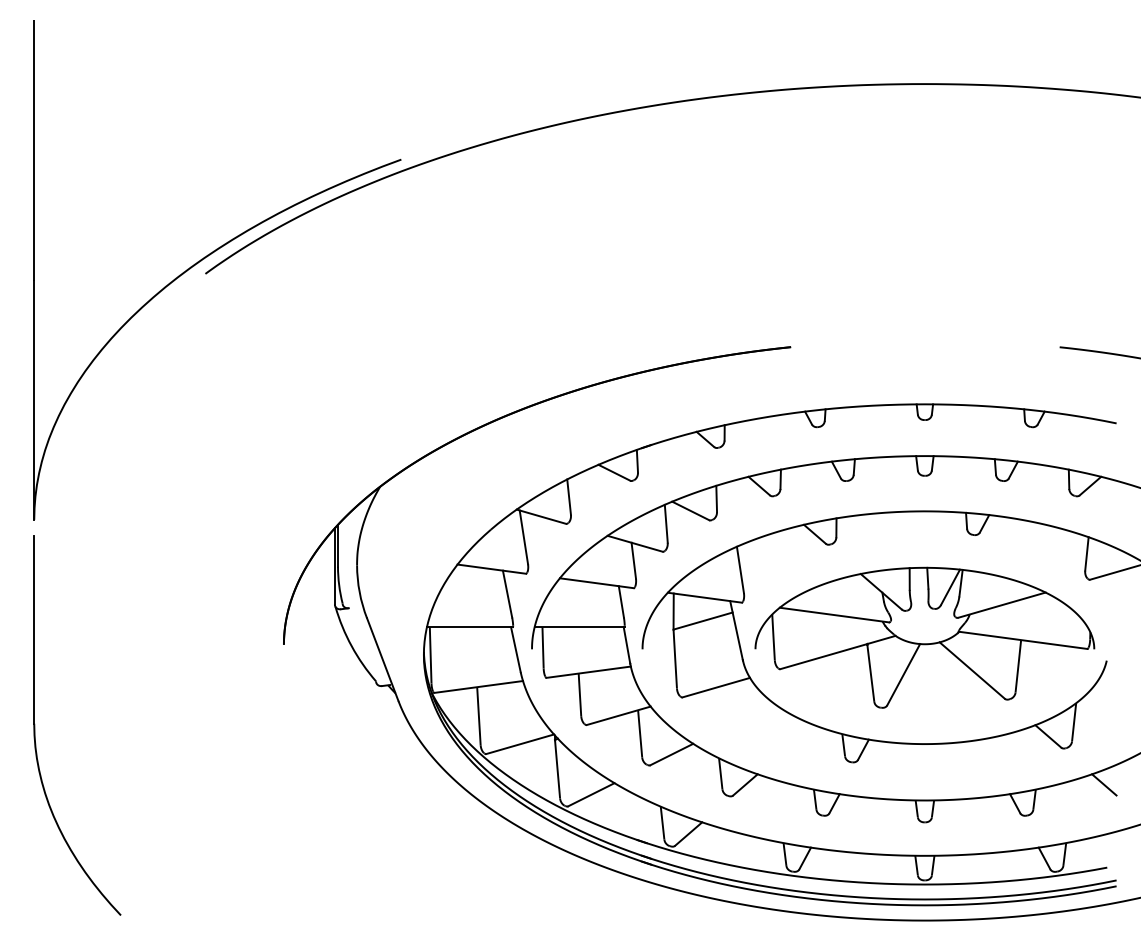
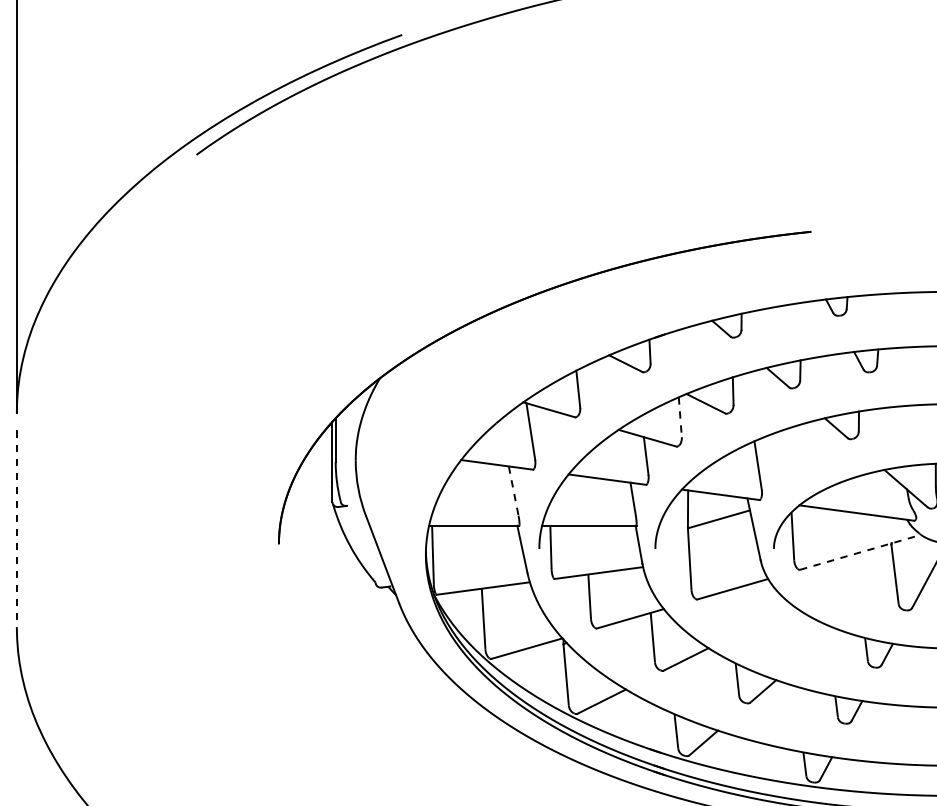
line: (666, 524) -> (680, 417), solid -> dashed
line: (507, 594) -> (513, 491), solid -> dashed
line: (34, 630) -> (17, 529), solid -> dashed
line: (837, 652) -> (860, 552), solid -> dashed

